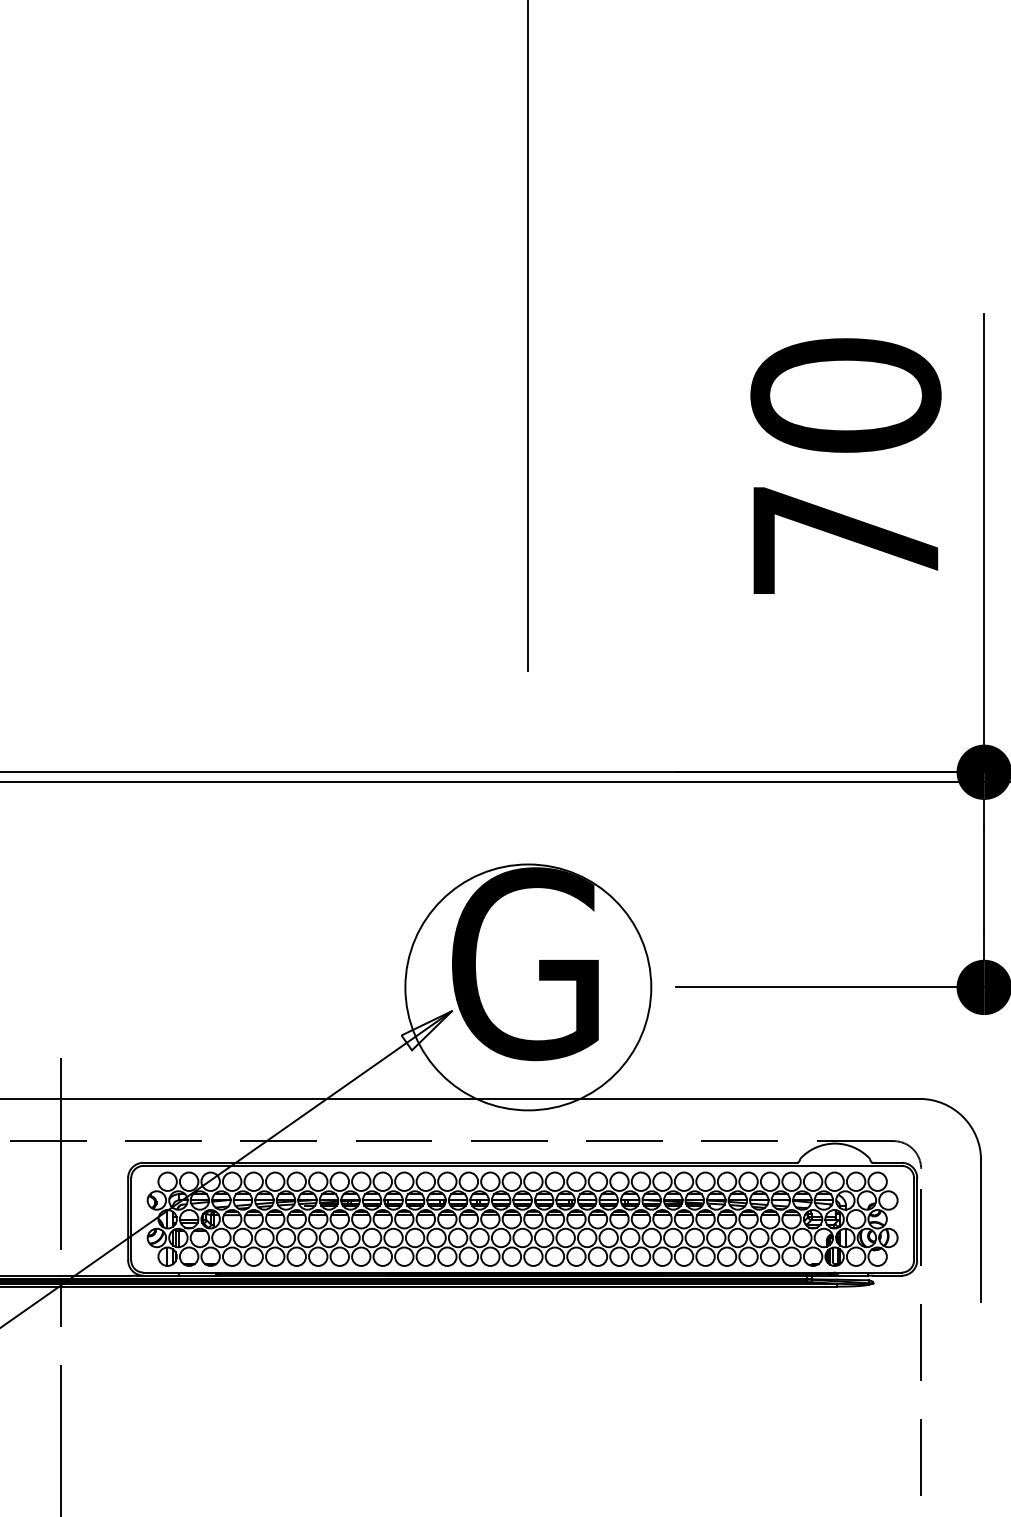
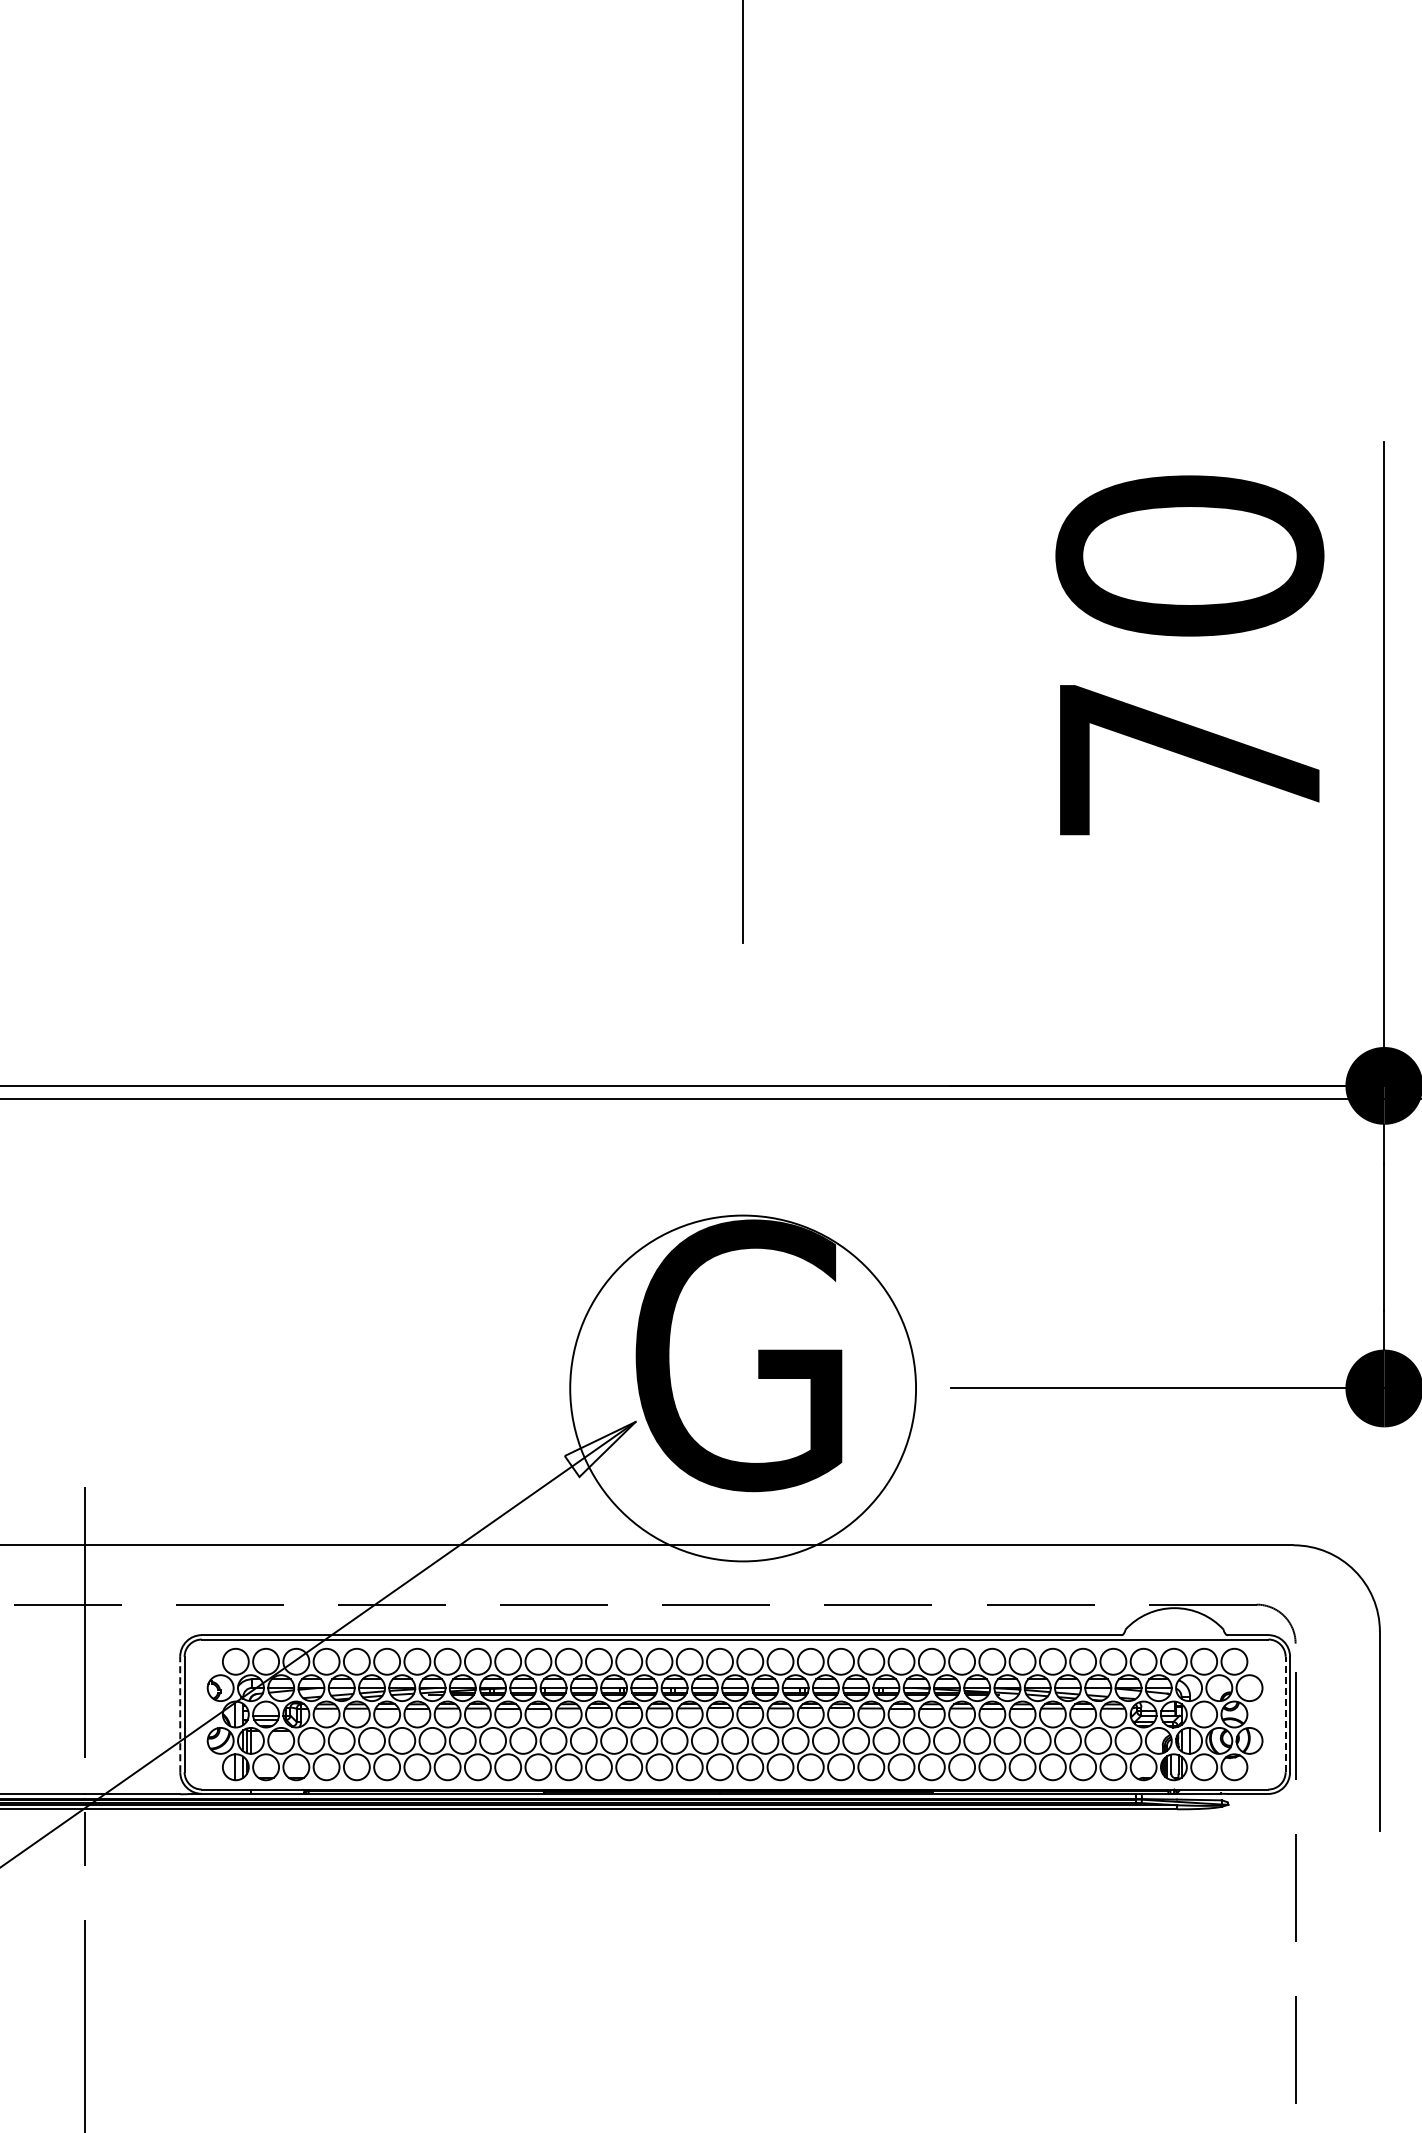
line: (128, 1219) -> (180, 1714), solid -> dashed
line: (913, 1219) -> (1285, 1714), solid -> dashed

